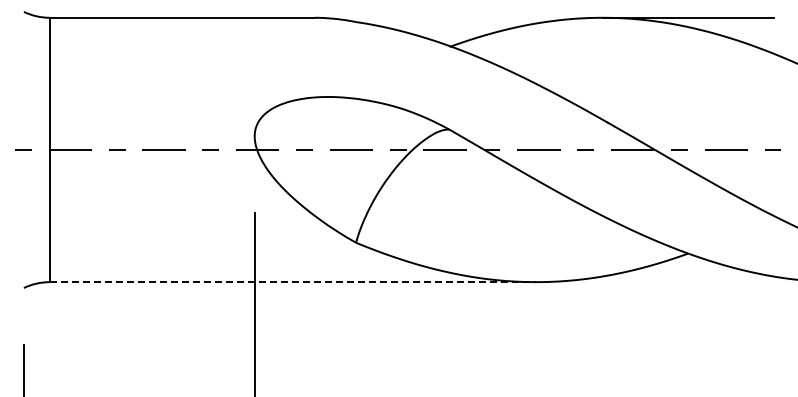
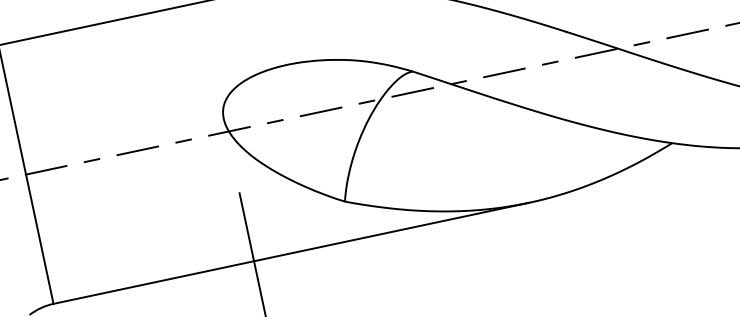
line: (293, 282) -> (292, 253), dashed -> solid

